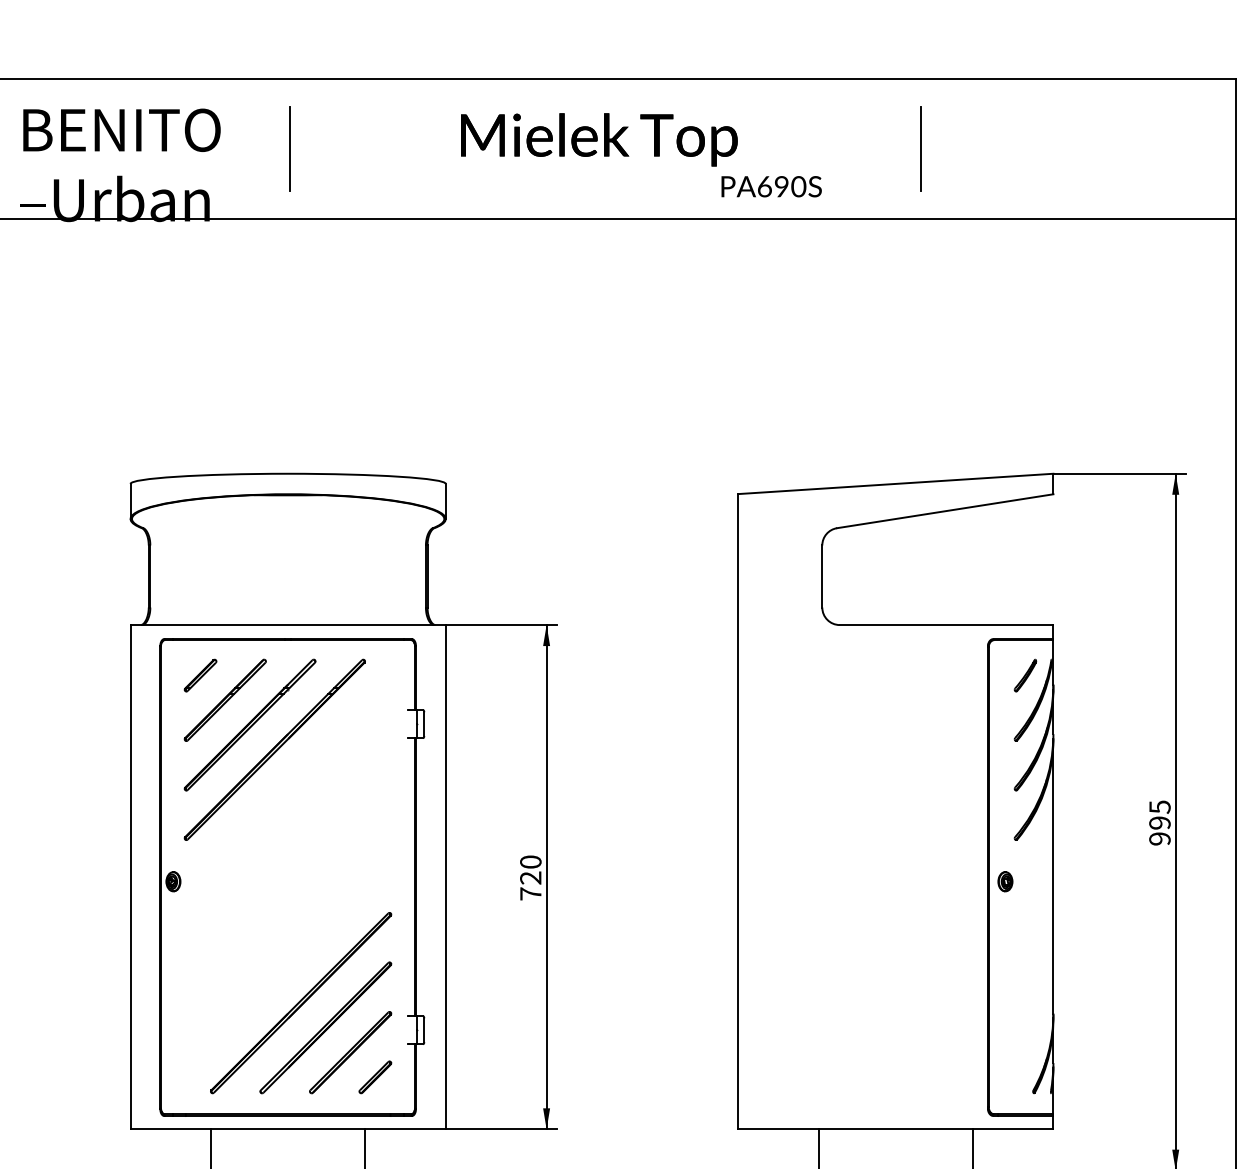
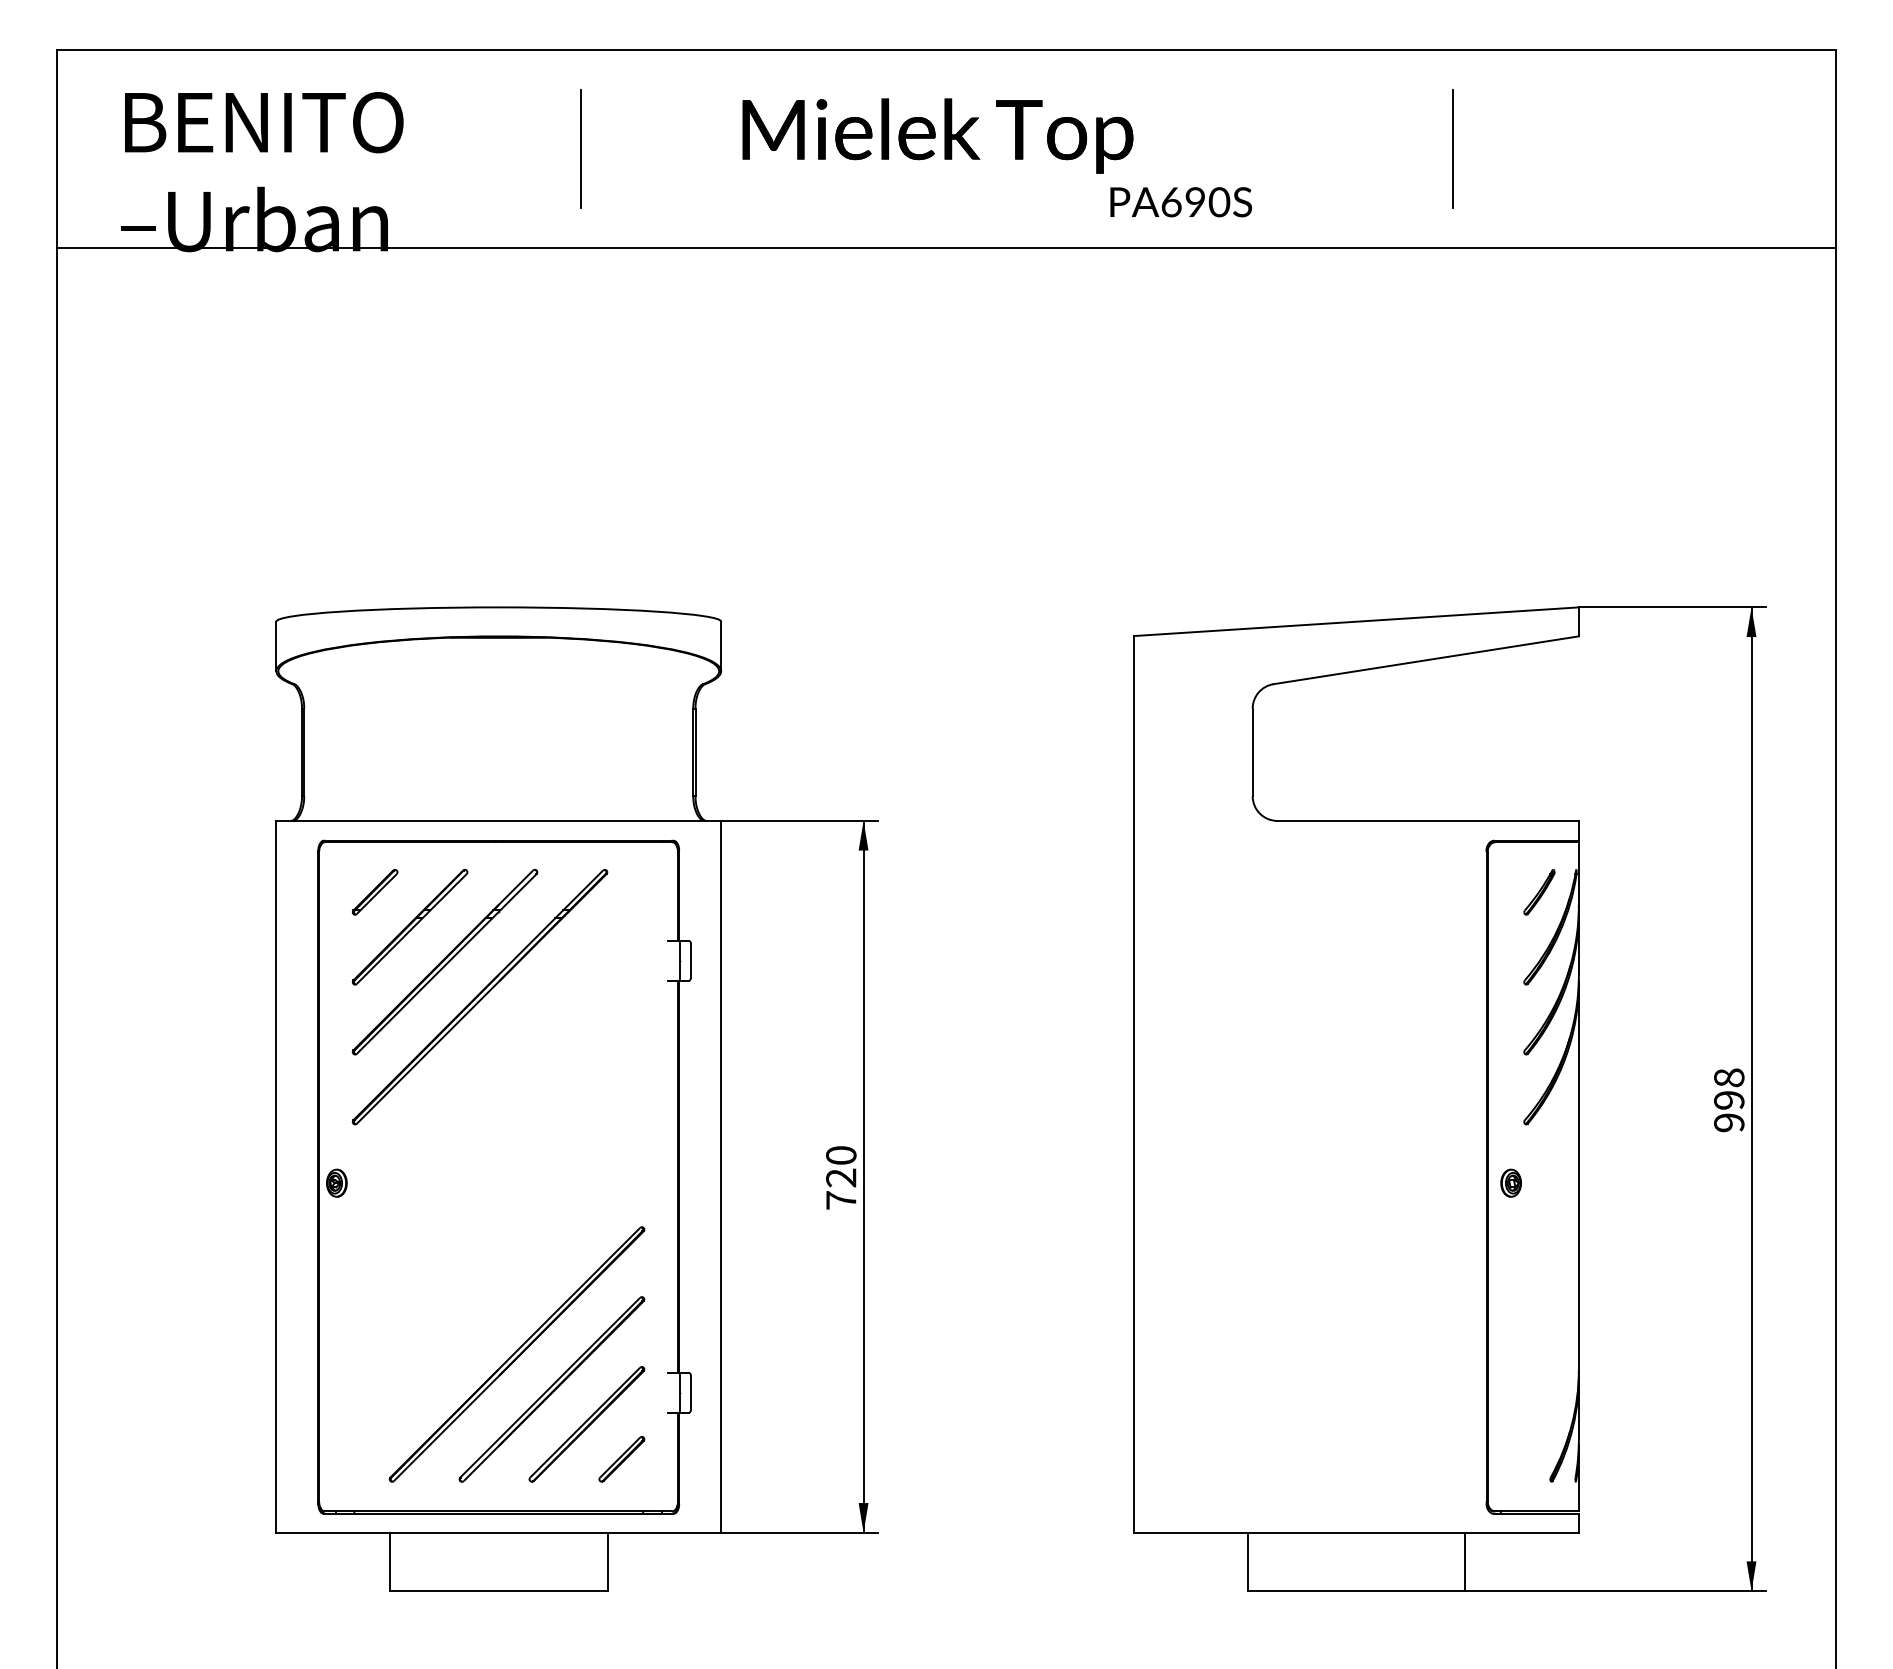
line: (290, 148) -> (580, 148), moved
line: (919, 148) -> (1452, 148), moved
text: (1160, 806) -> (1729, 1077), 995 -> 998

